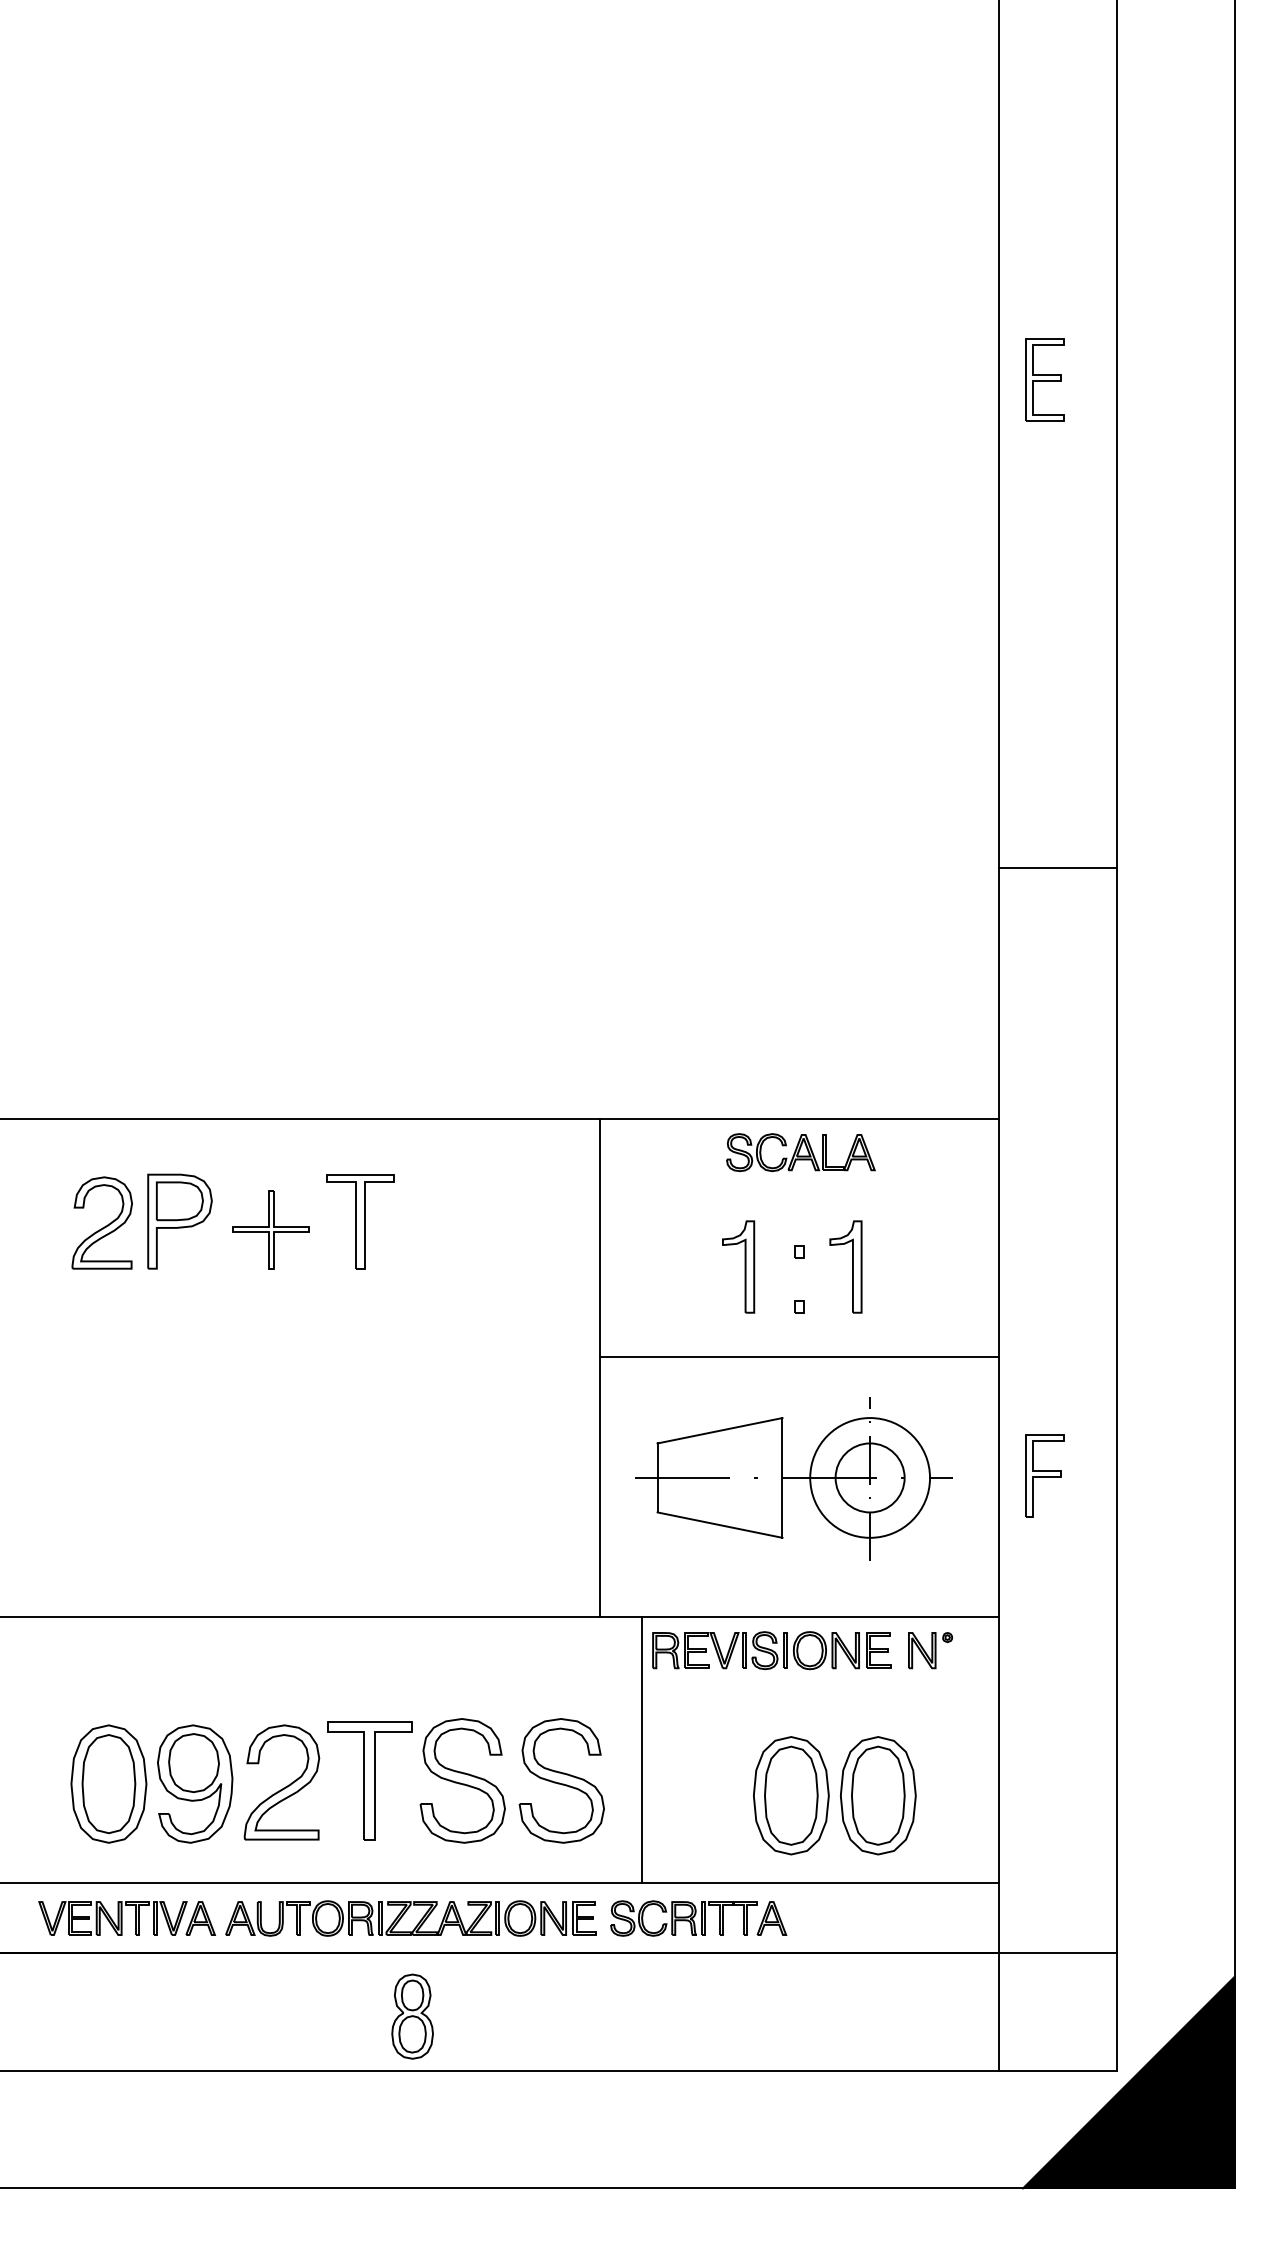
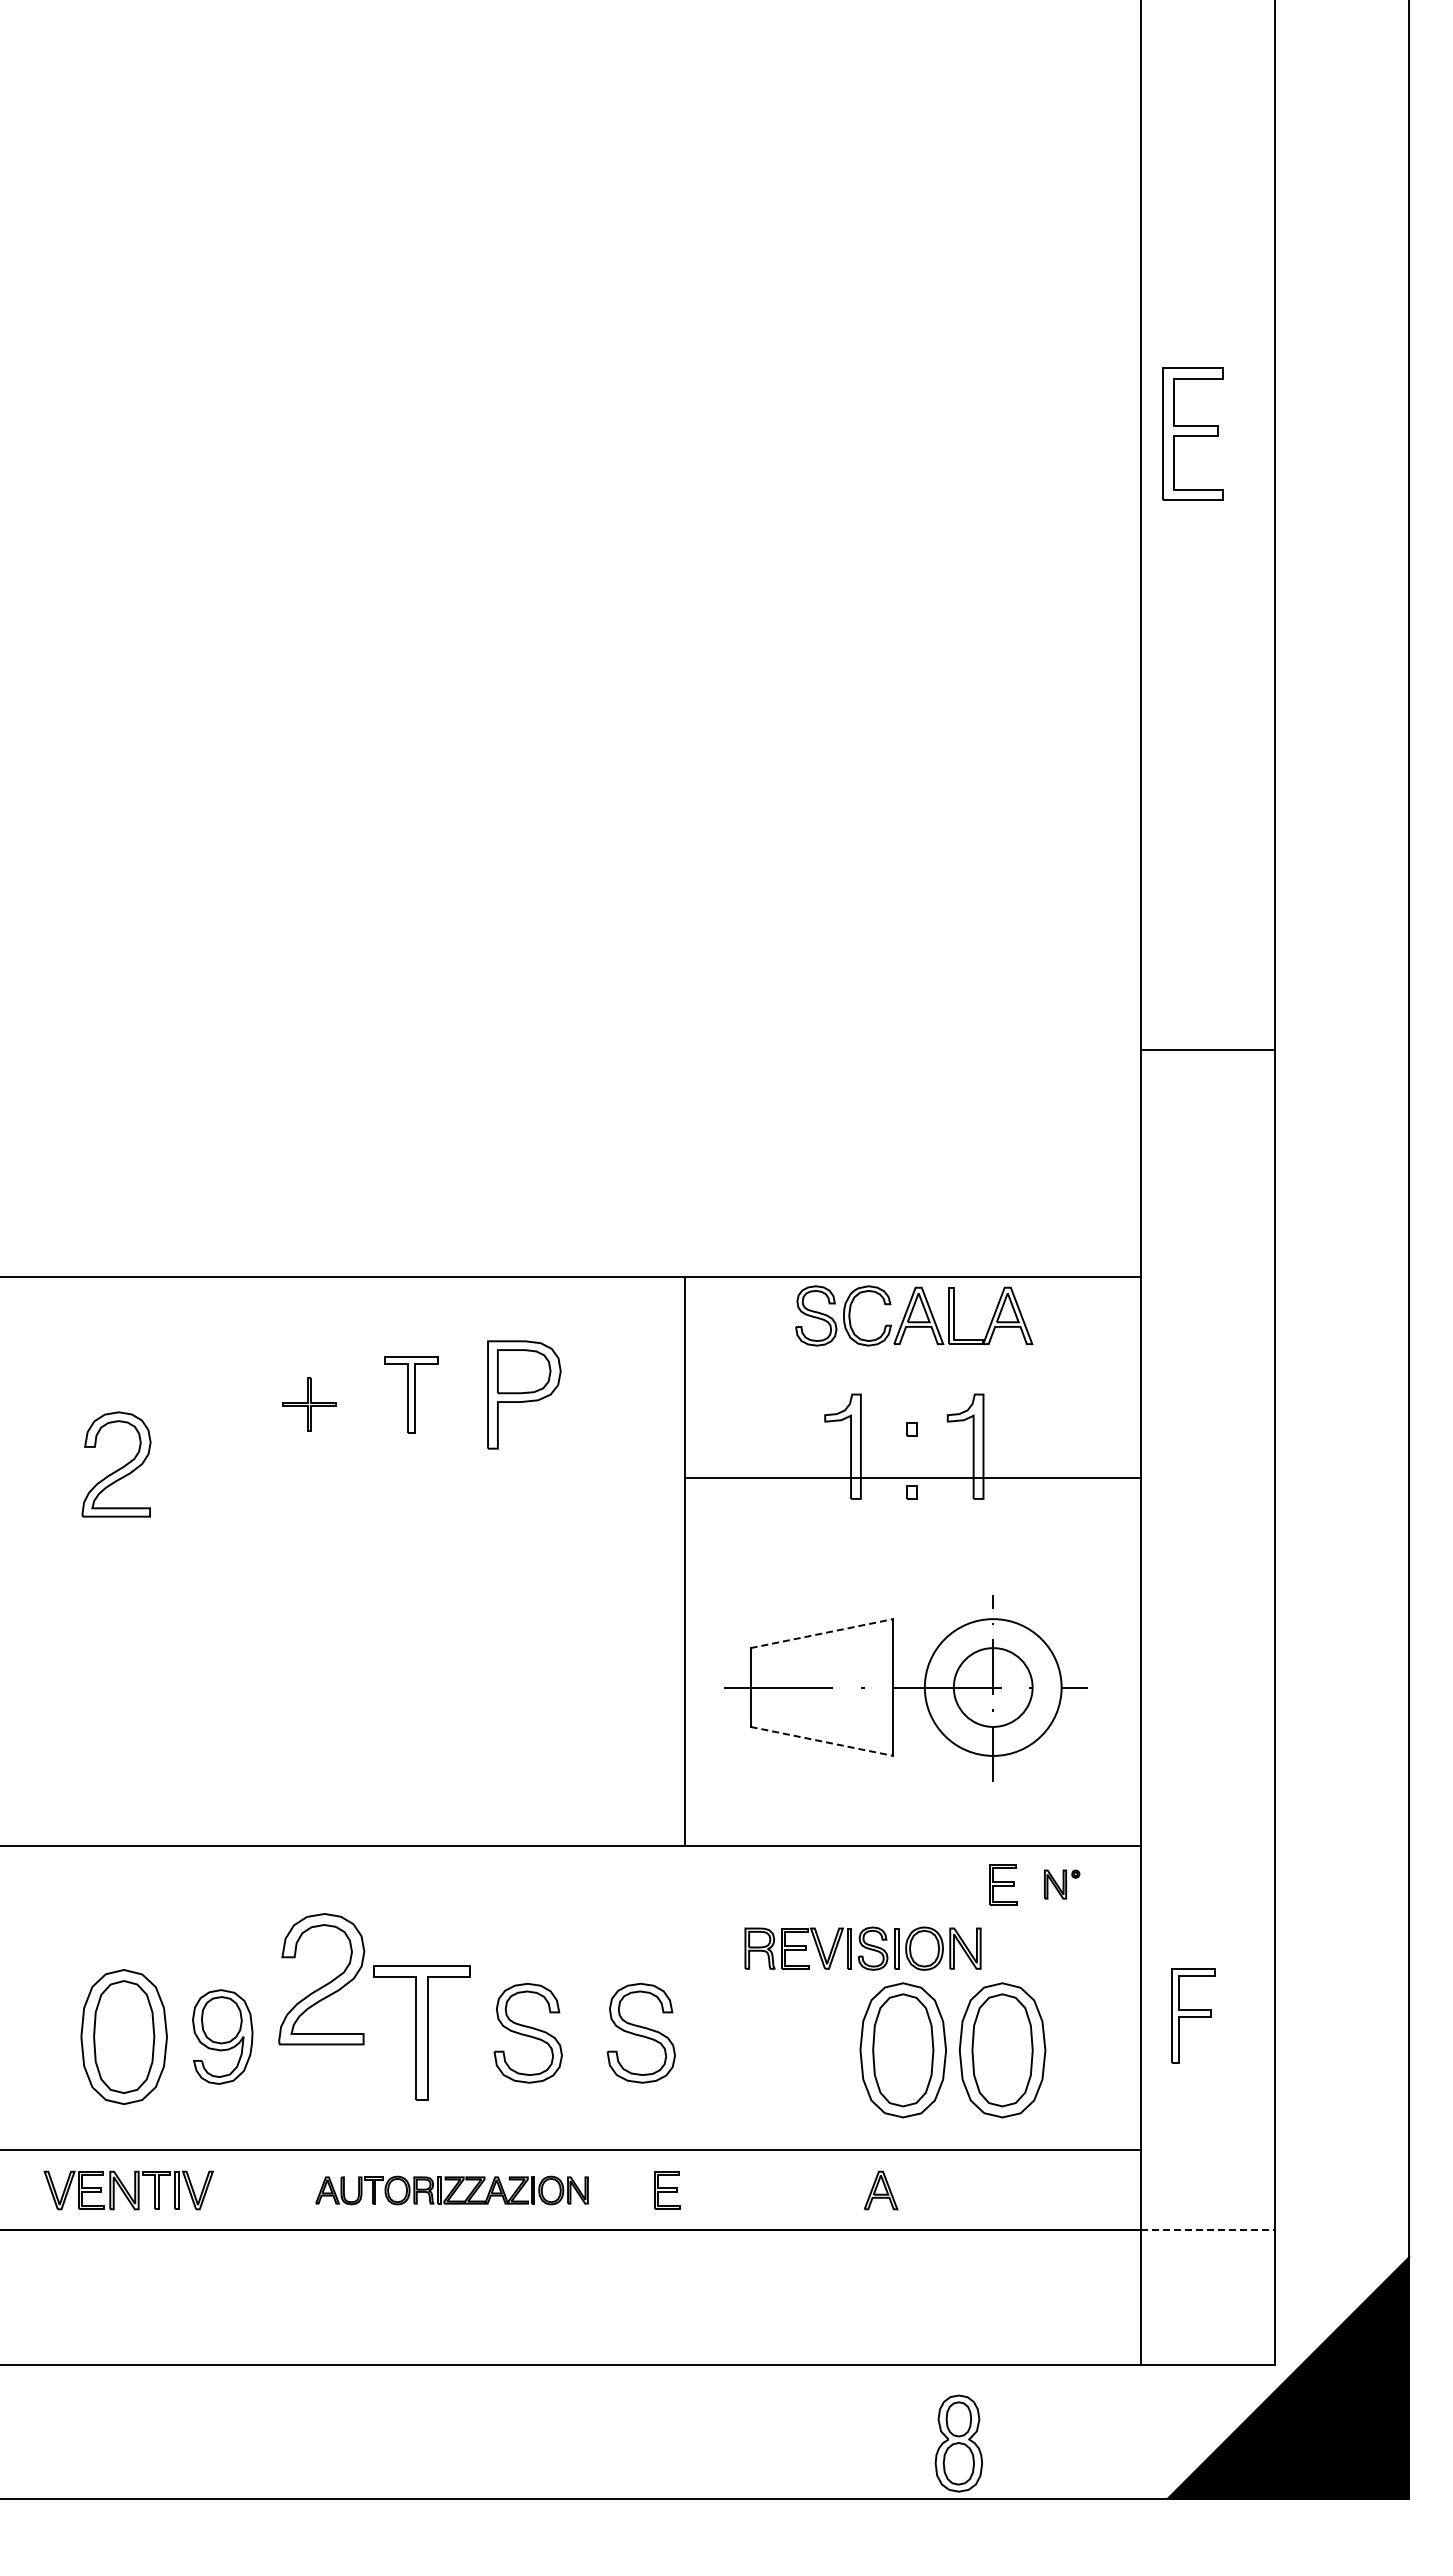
part: (1045, 379) -> (1193, 433), size x1.4
line: (1057, 868) -> (1207, 1050), moved
part: (800, 1152) -> (913, 1316), size x1.4
part: (180, 1221) -> (524, 1394), moved
part: (360, 1221) -> (411, 1394), size x0.7
part: (102, 1223) -> (116, 1464), moved
part: (271, 1230) -> (309, 1404), size x0.6
line: (799, 1356) -> (912, 1477), moved
line: (719, 1430) -> (821, 1633), solid -> dashed
part: (1045, 1475) -> (1193, 2015), moved
line: (719, 1525) -> (821, 1741), solid -> dashed
part: (755, 1650) -> (862, 1948), moved
part: (929, 1650) -> (1061, 1884), size x0.7
line: (641, 1749) -> (732, 1997), removed
part: (463, 1780) -> (528, 2032), size x0.7
part: (562, 1780) -> (641, 2032), size x0.7
part: (281, 1782) -> (321, 1979), moved
part: (195, 1783) -> (222, 2036), size x0.7
part: (200, 1918) -> (228, 2190), removed
part: (395, 1918) -> (451, 2190), size x0.7
part: (683, 1918) -> (780, 2190), removed
line: (1058, 1953) -> (1208, 2230), solid -> dashed
part: (412, 2016) -> (958, 2443), moved

